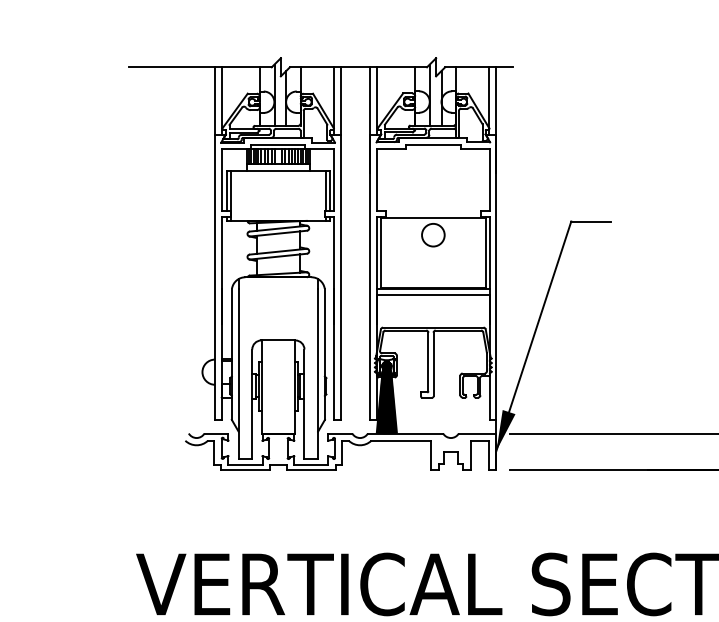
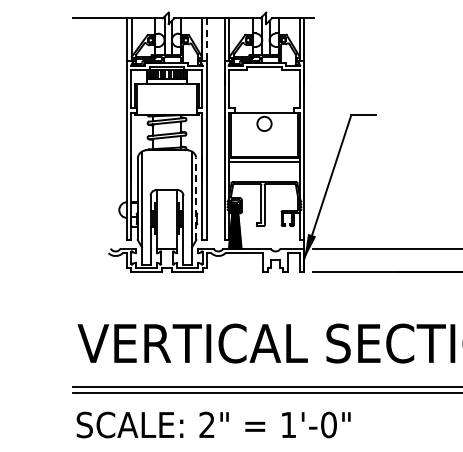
line: (341, 102) -> (206, 40), solid -> dashed
line: (325, 353) -> (196, 198), solid -> dashed

